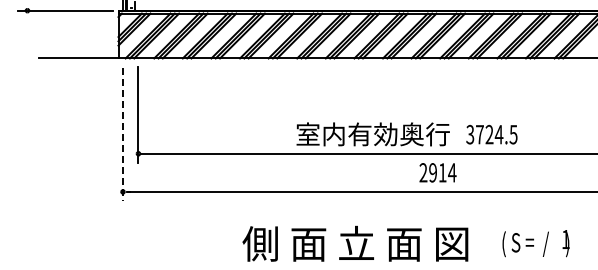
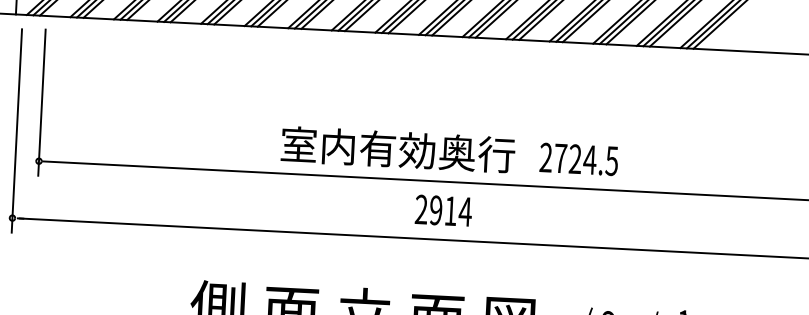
line: (122, 134) -> (16, 130), dashed -> solid
text: (470, 134) -> (546, 157), 3724.5 -> 2724.5
text: (437, 172) -> (442, 210), moved

